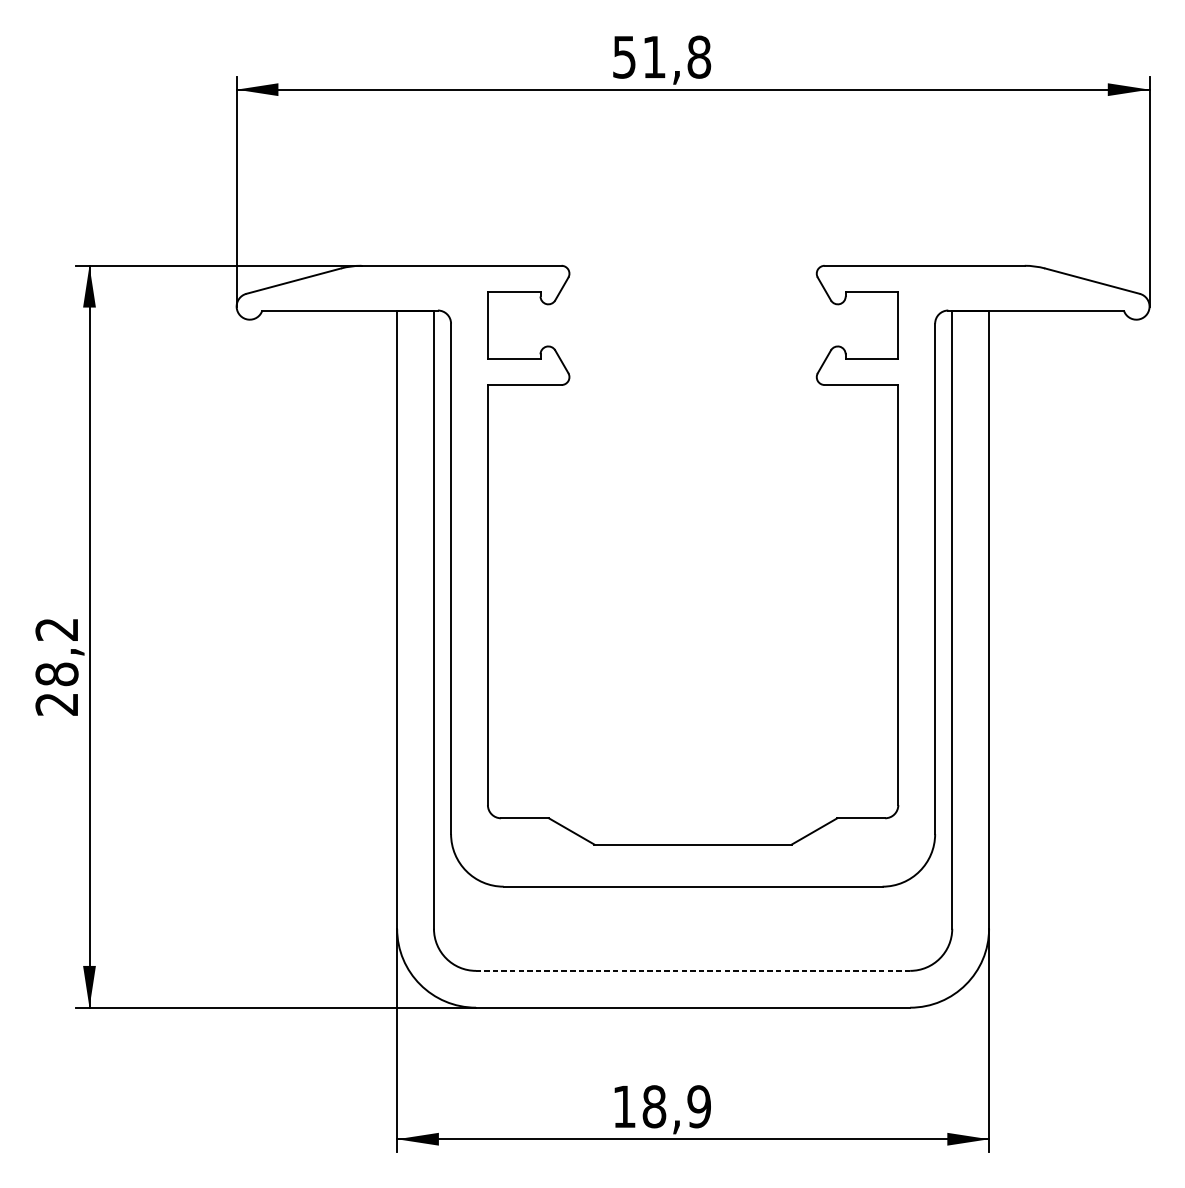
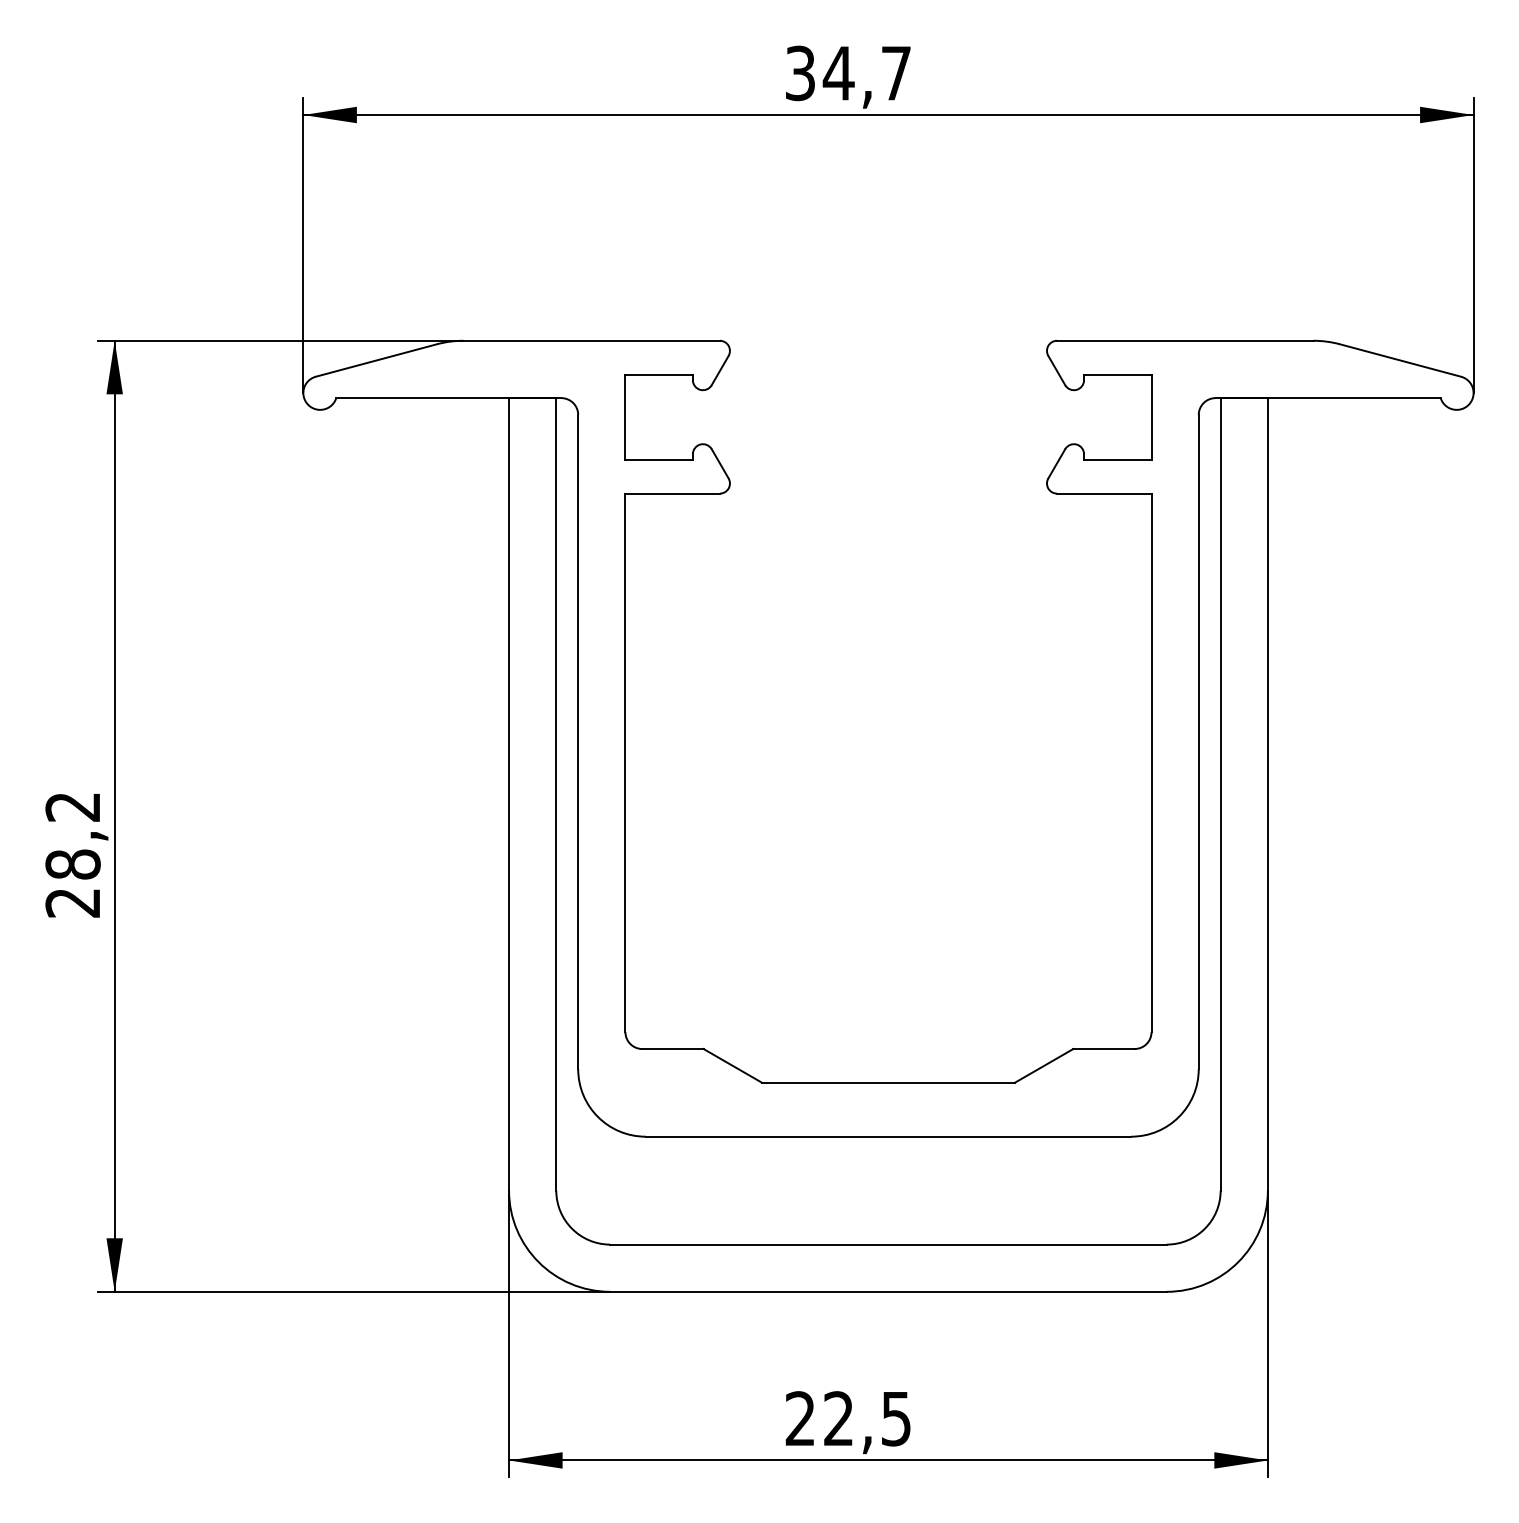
text: (661, 57) -> (848, 73), 51,8 -> 34,7
line: (692, 970) -> (887, 1244), dashed -> solid
text: (661, 1106) -> (848, 1418), 18,9 -> 22,5

